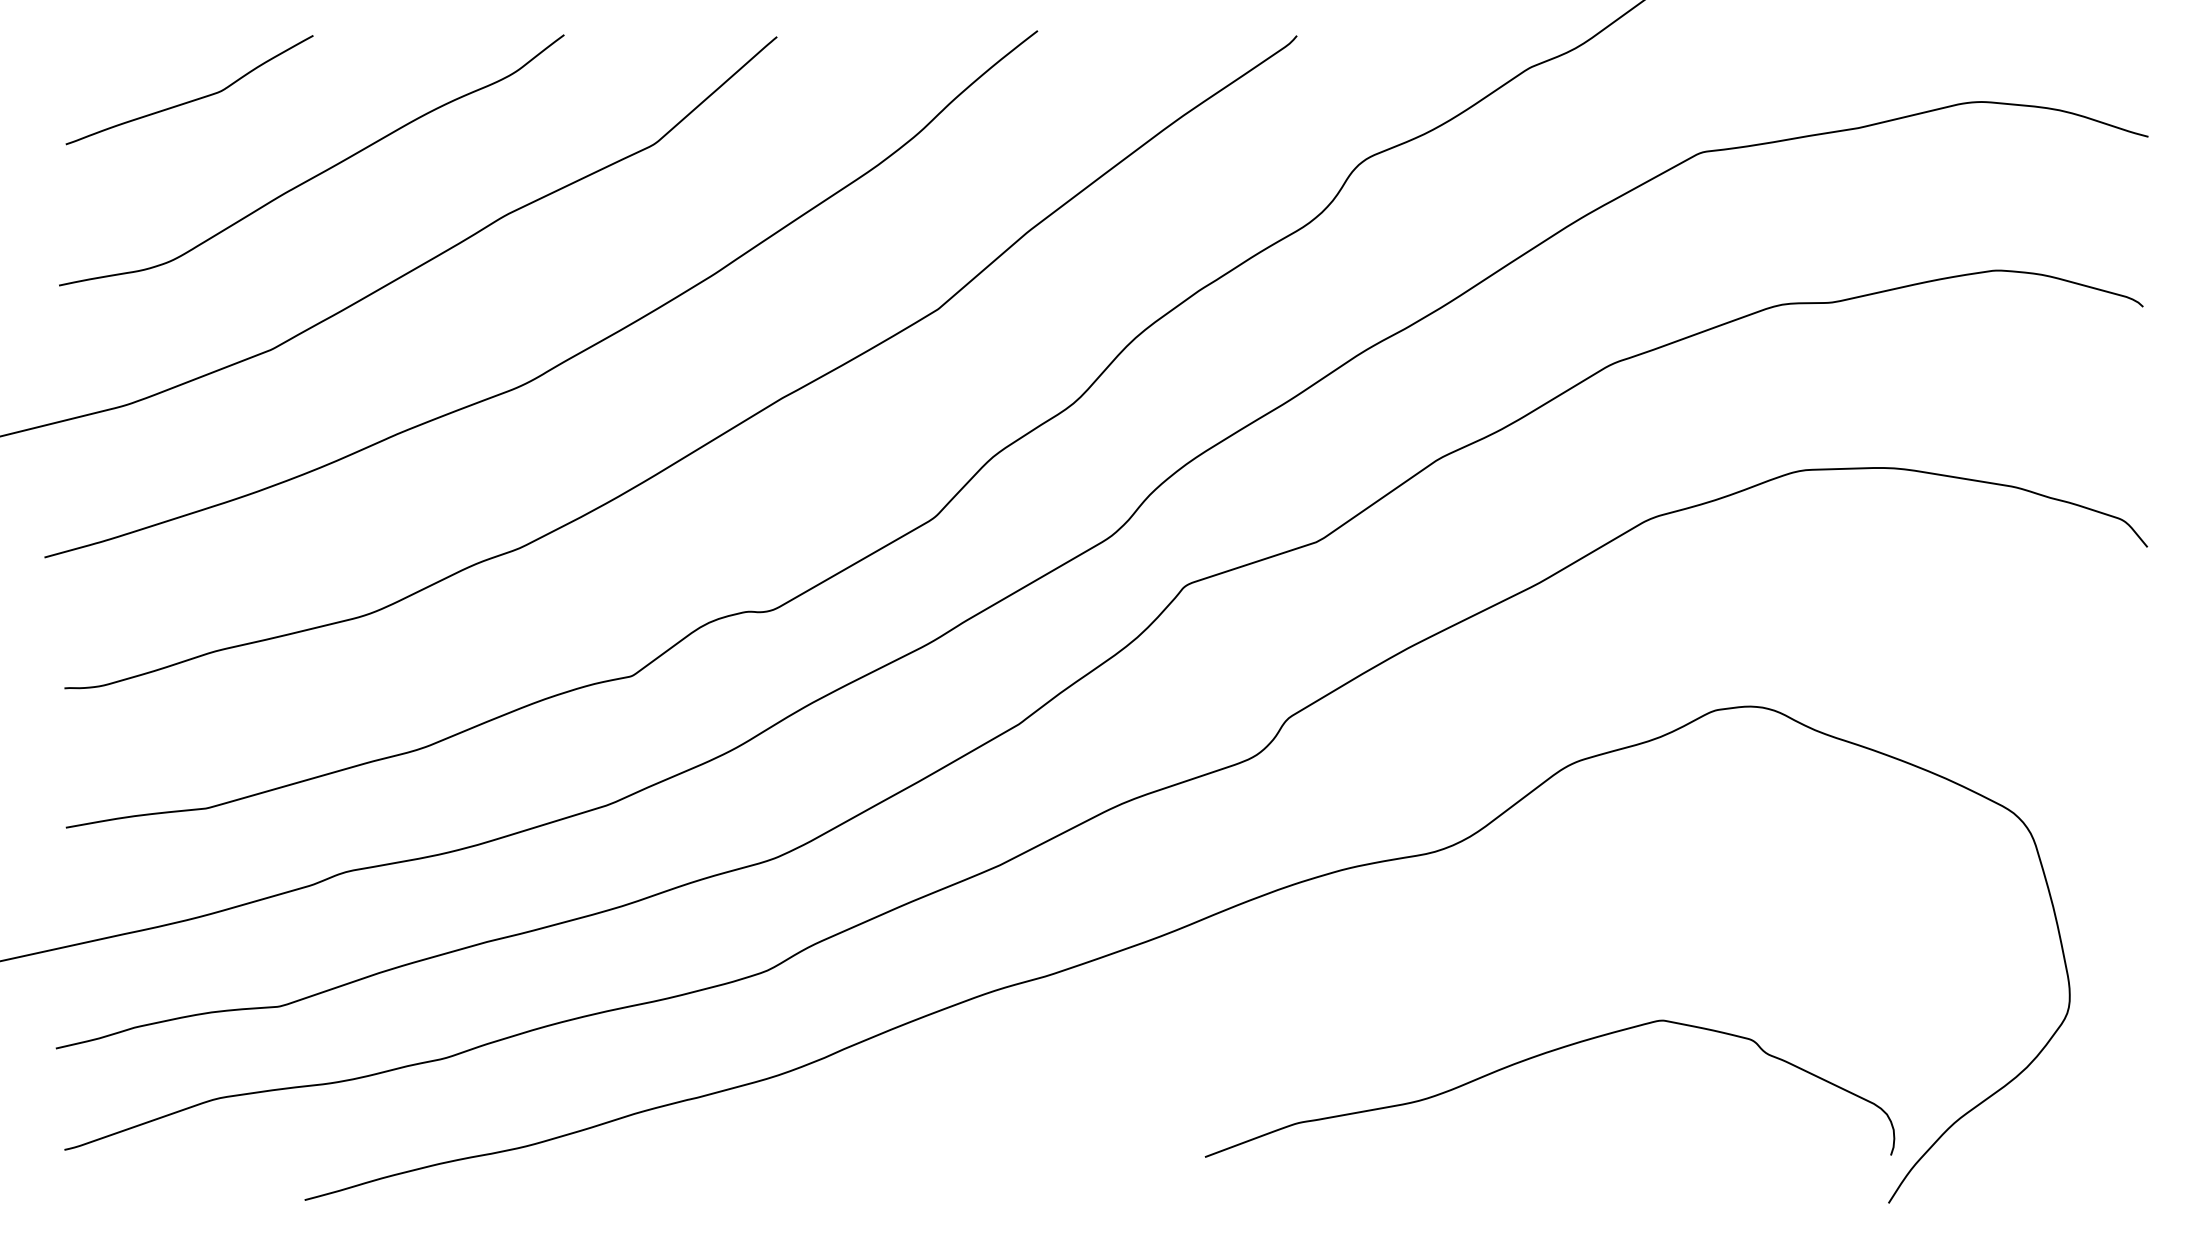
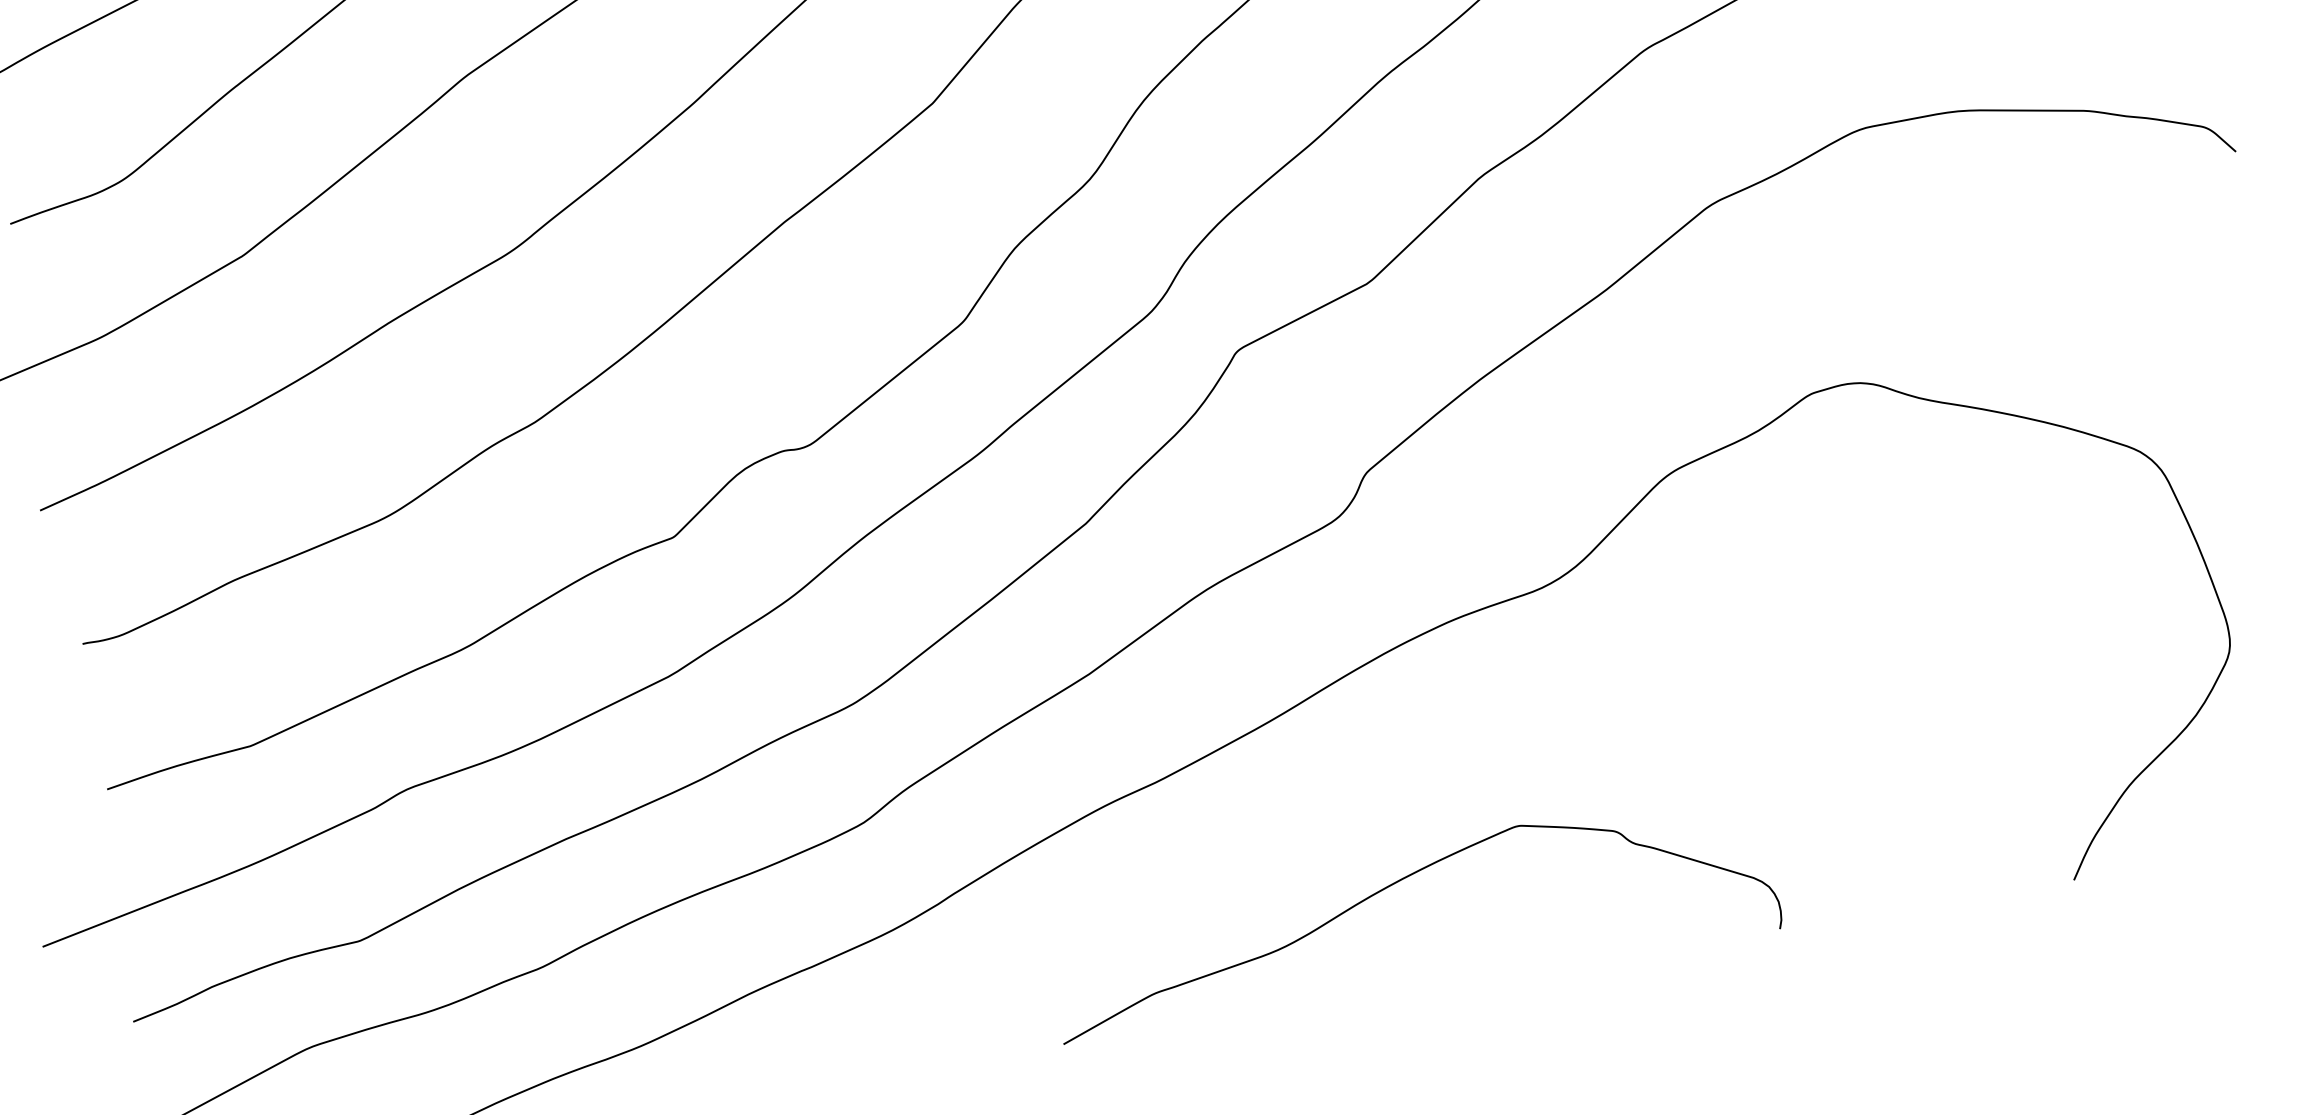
curve: (1539, 1056) -> (1396, 883), moved

